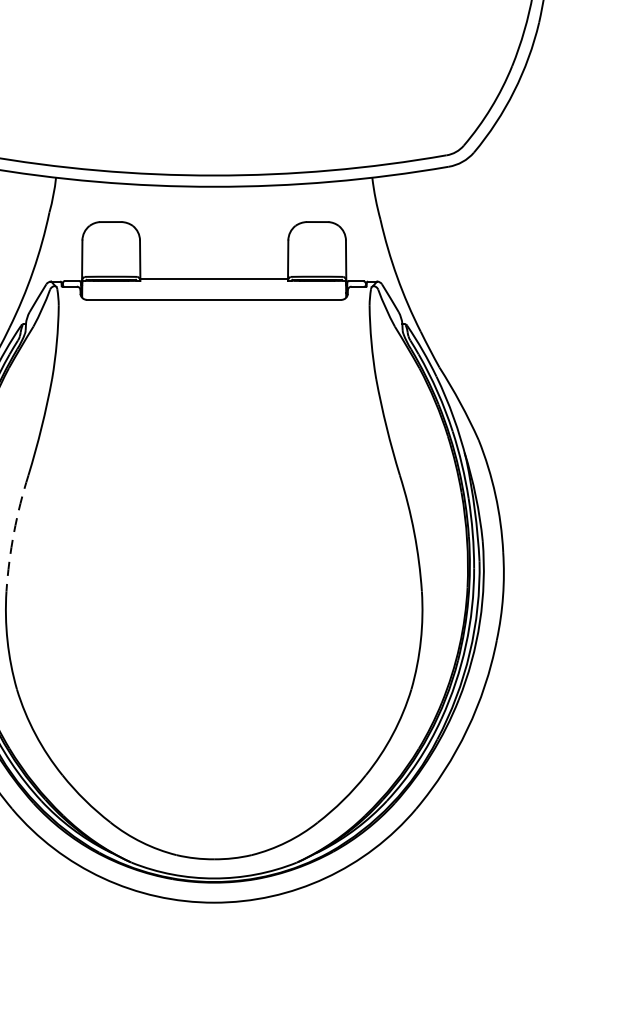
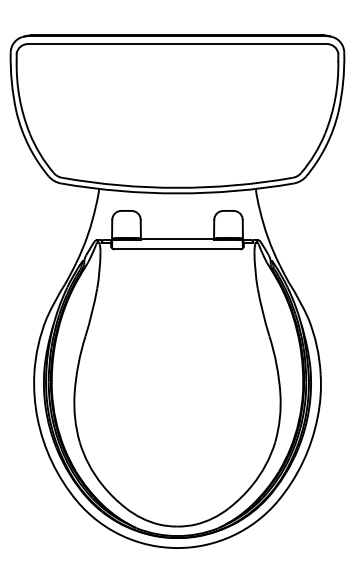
arc: (14, 532) -> (78, 364), dashed -> solid

